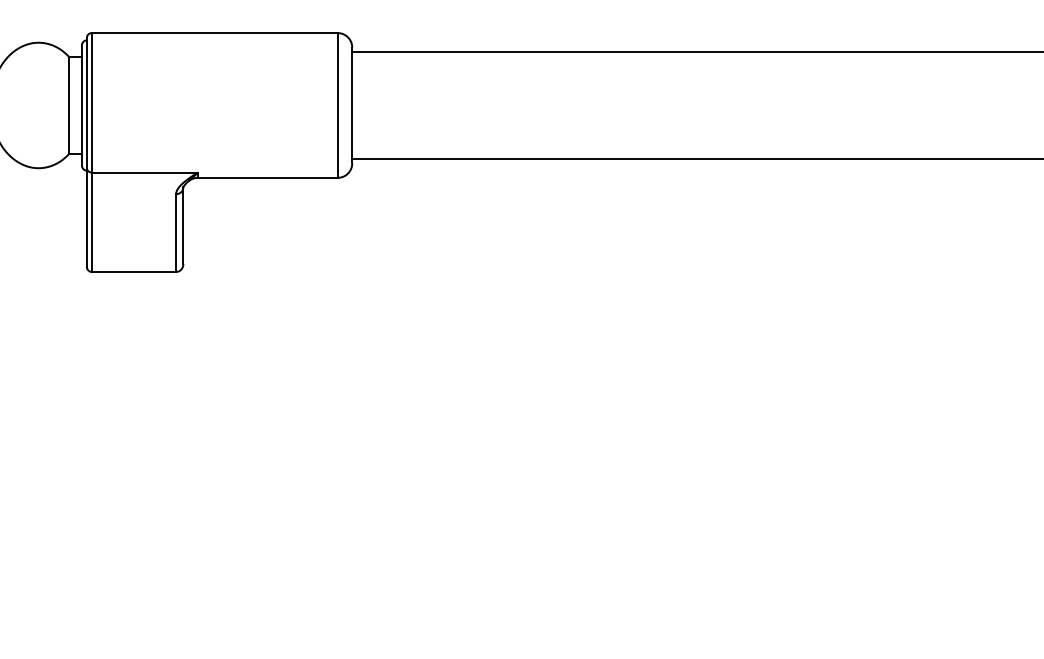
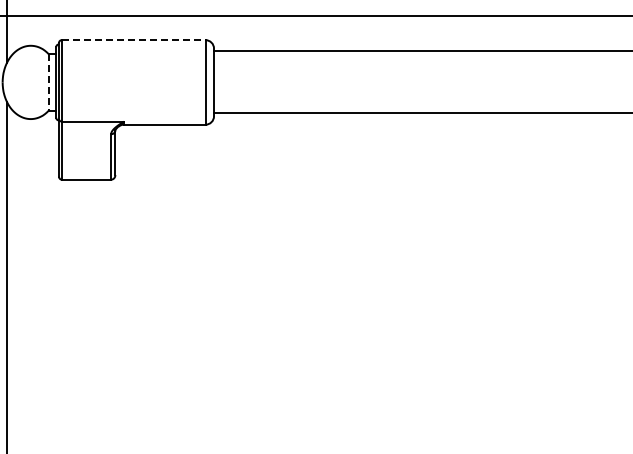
line: (214, 33) -> (133, 40), solid -> dashed
line: (68, 105) -> (48, 82), solid -> dashed

